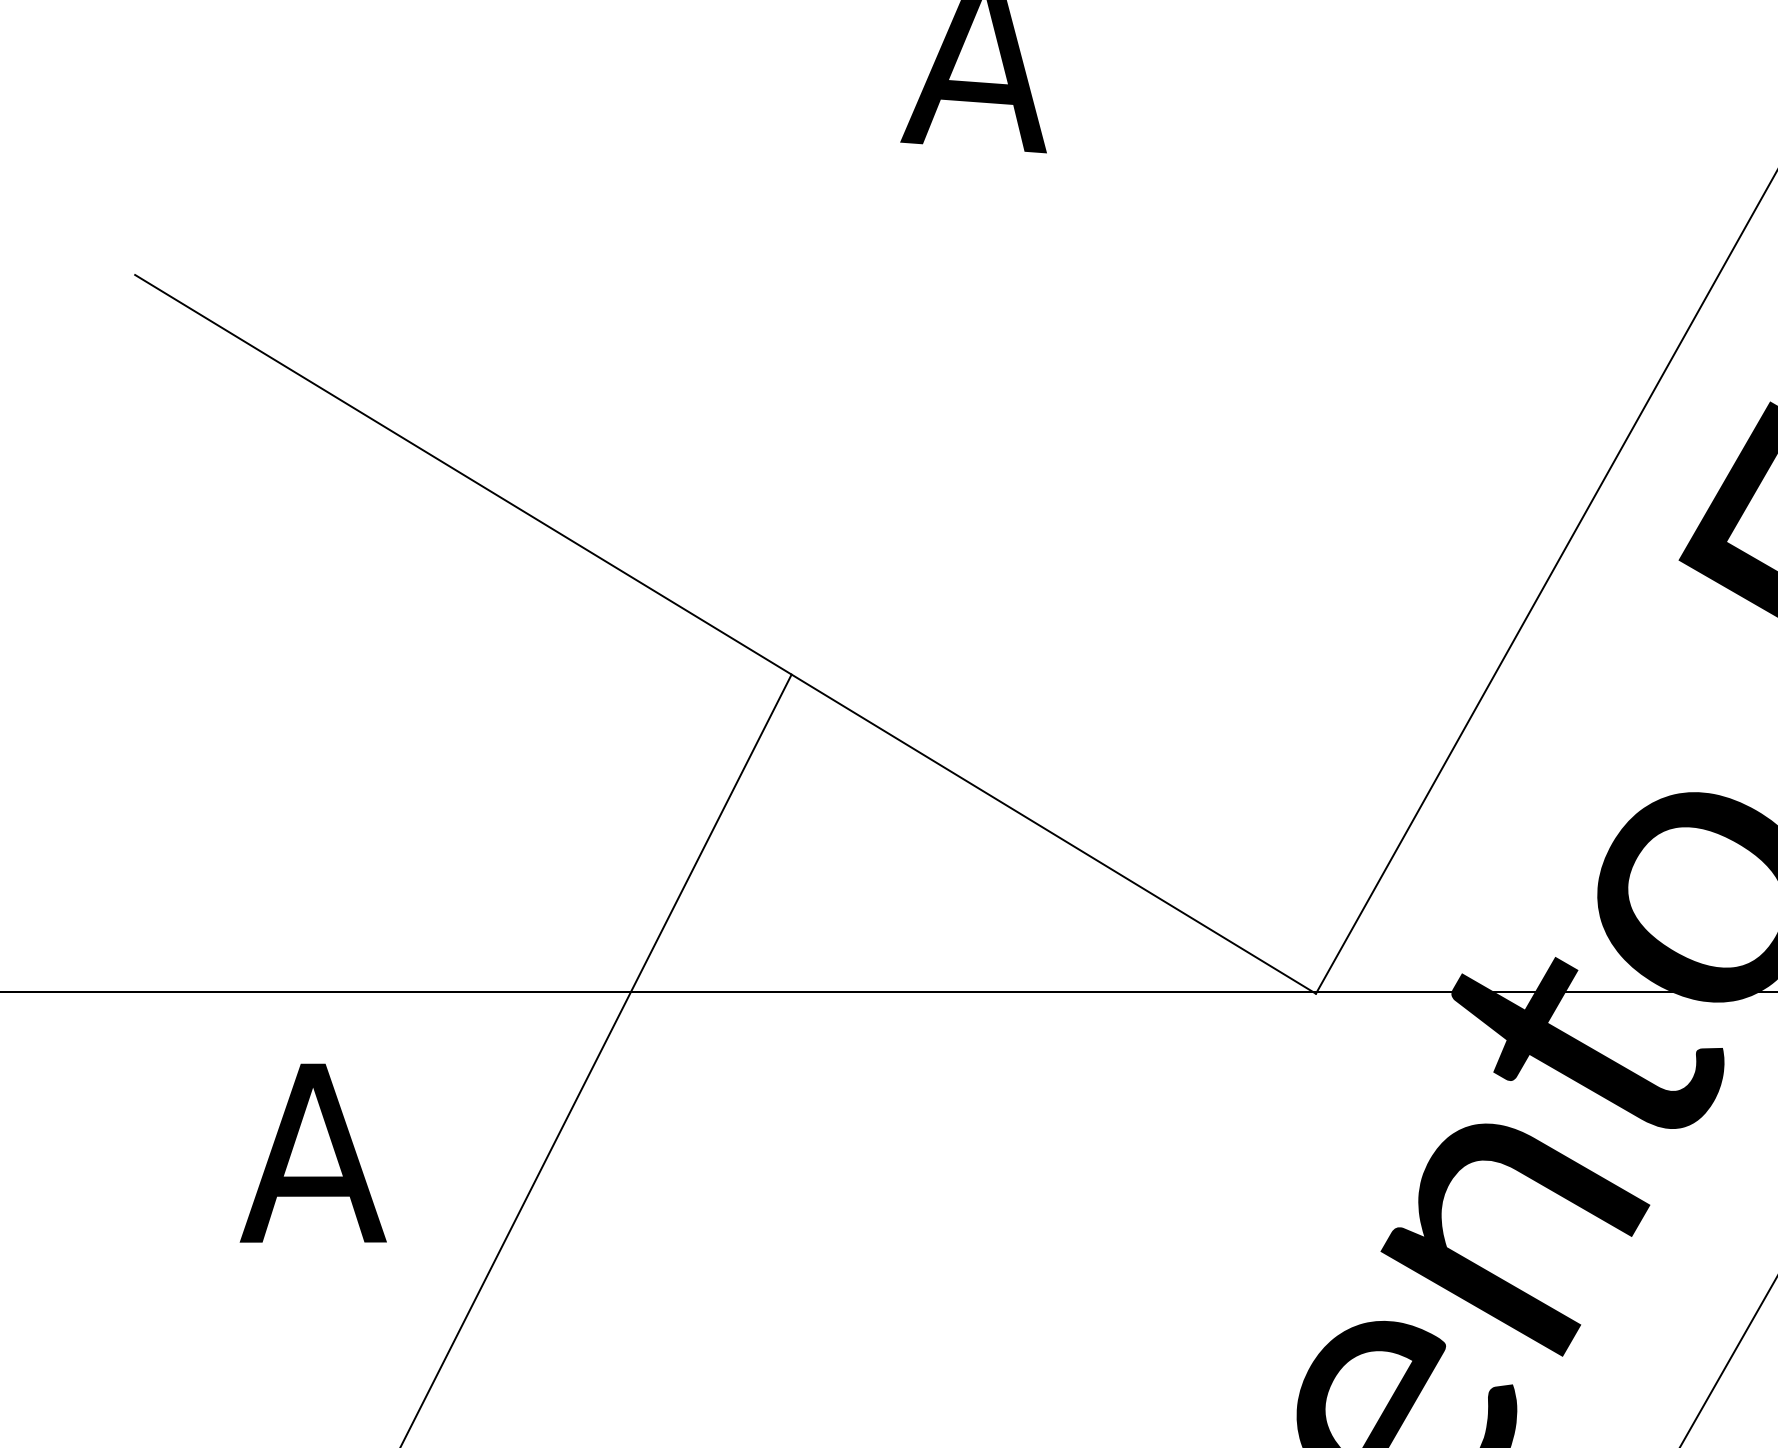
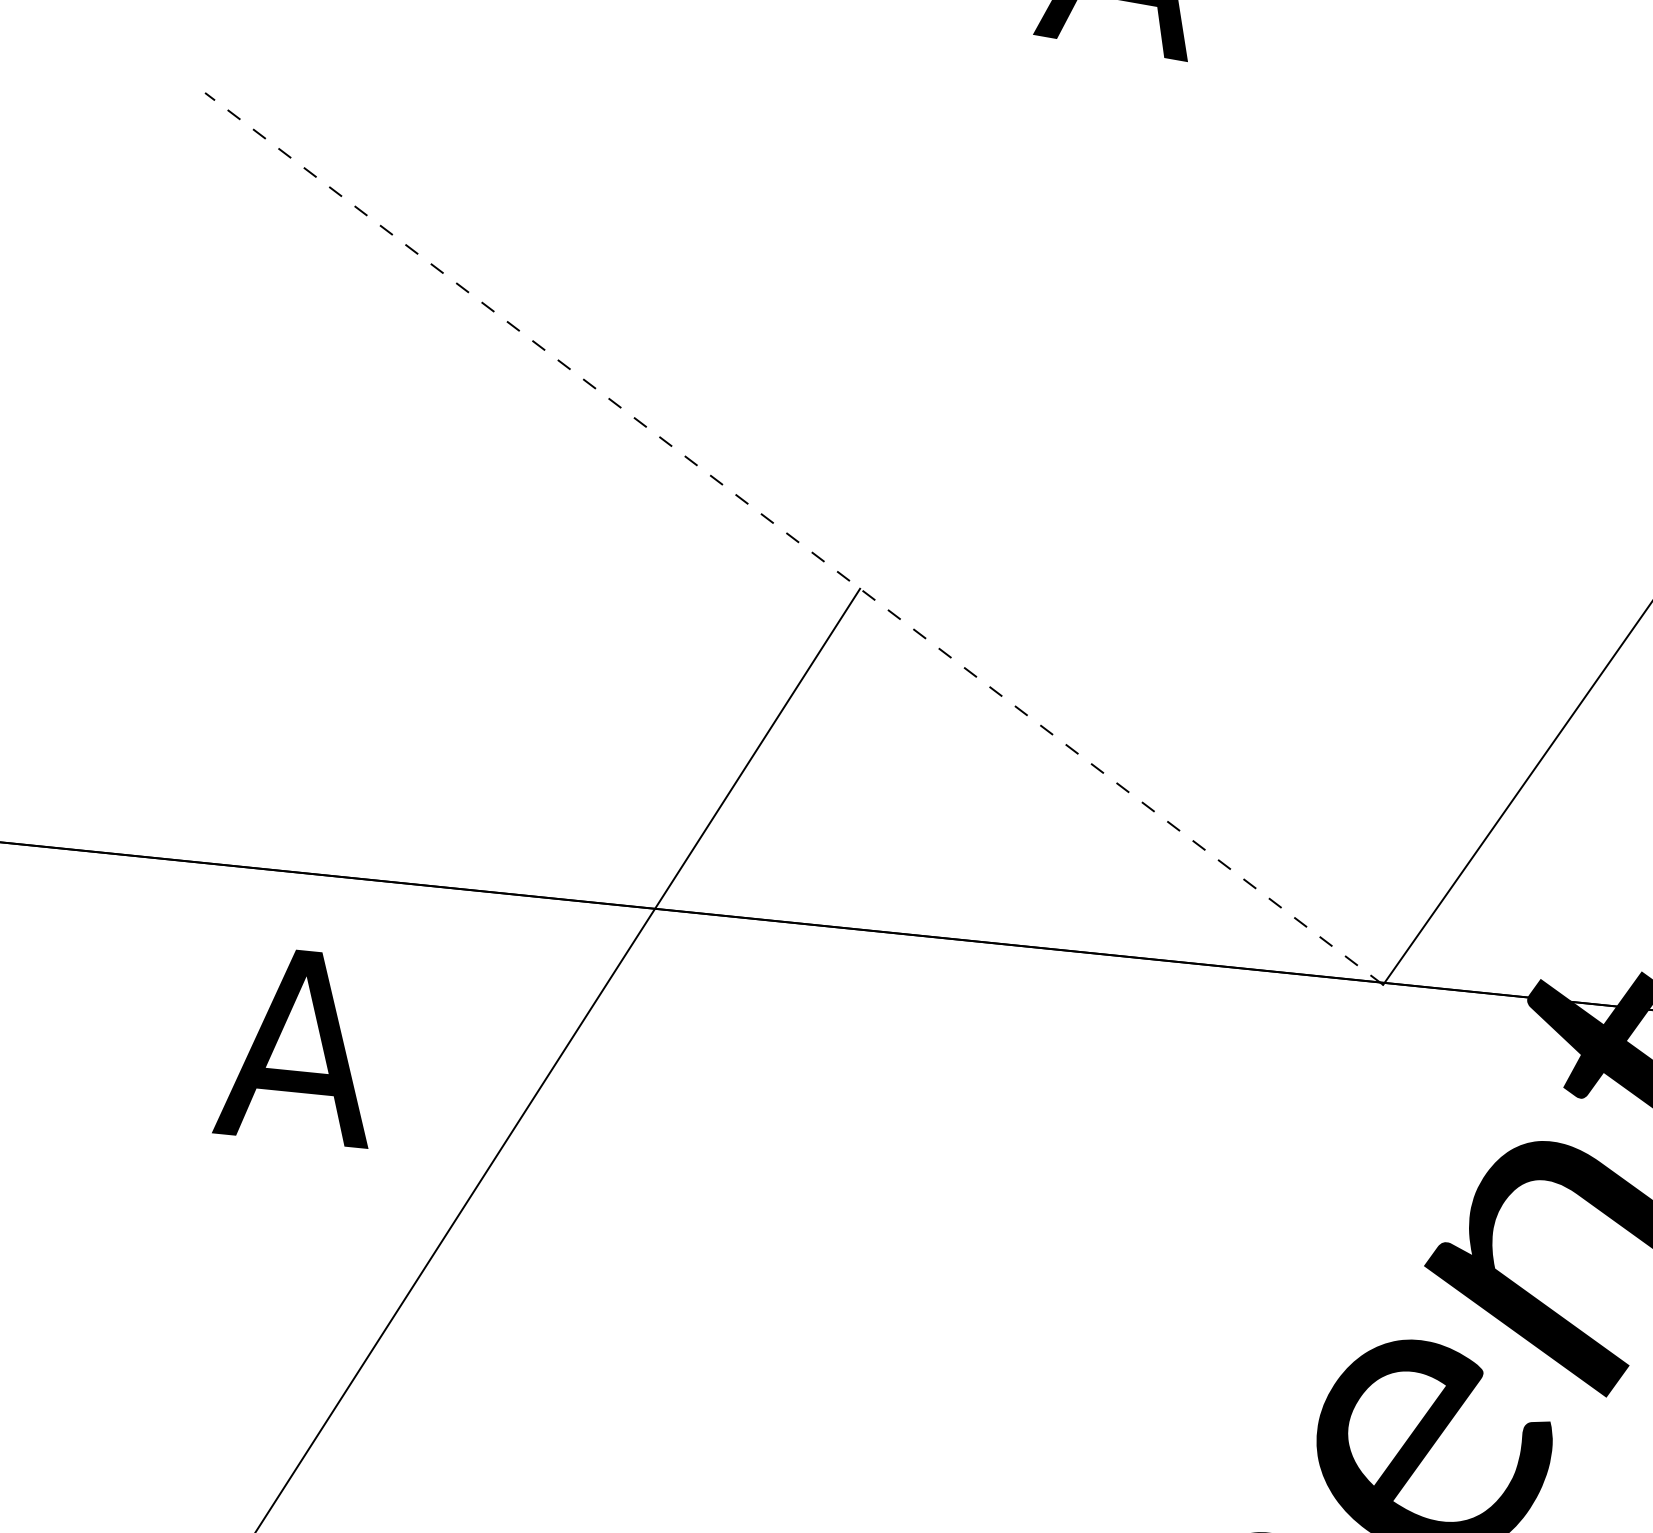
line: (725, 634) -> (794, 539), solid -> dashed

